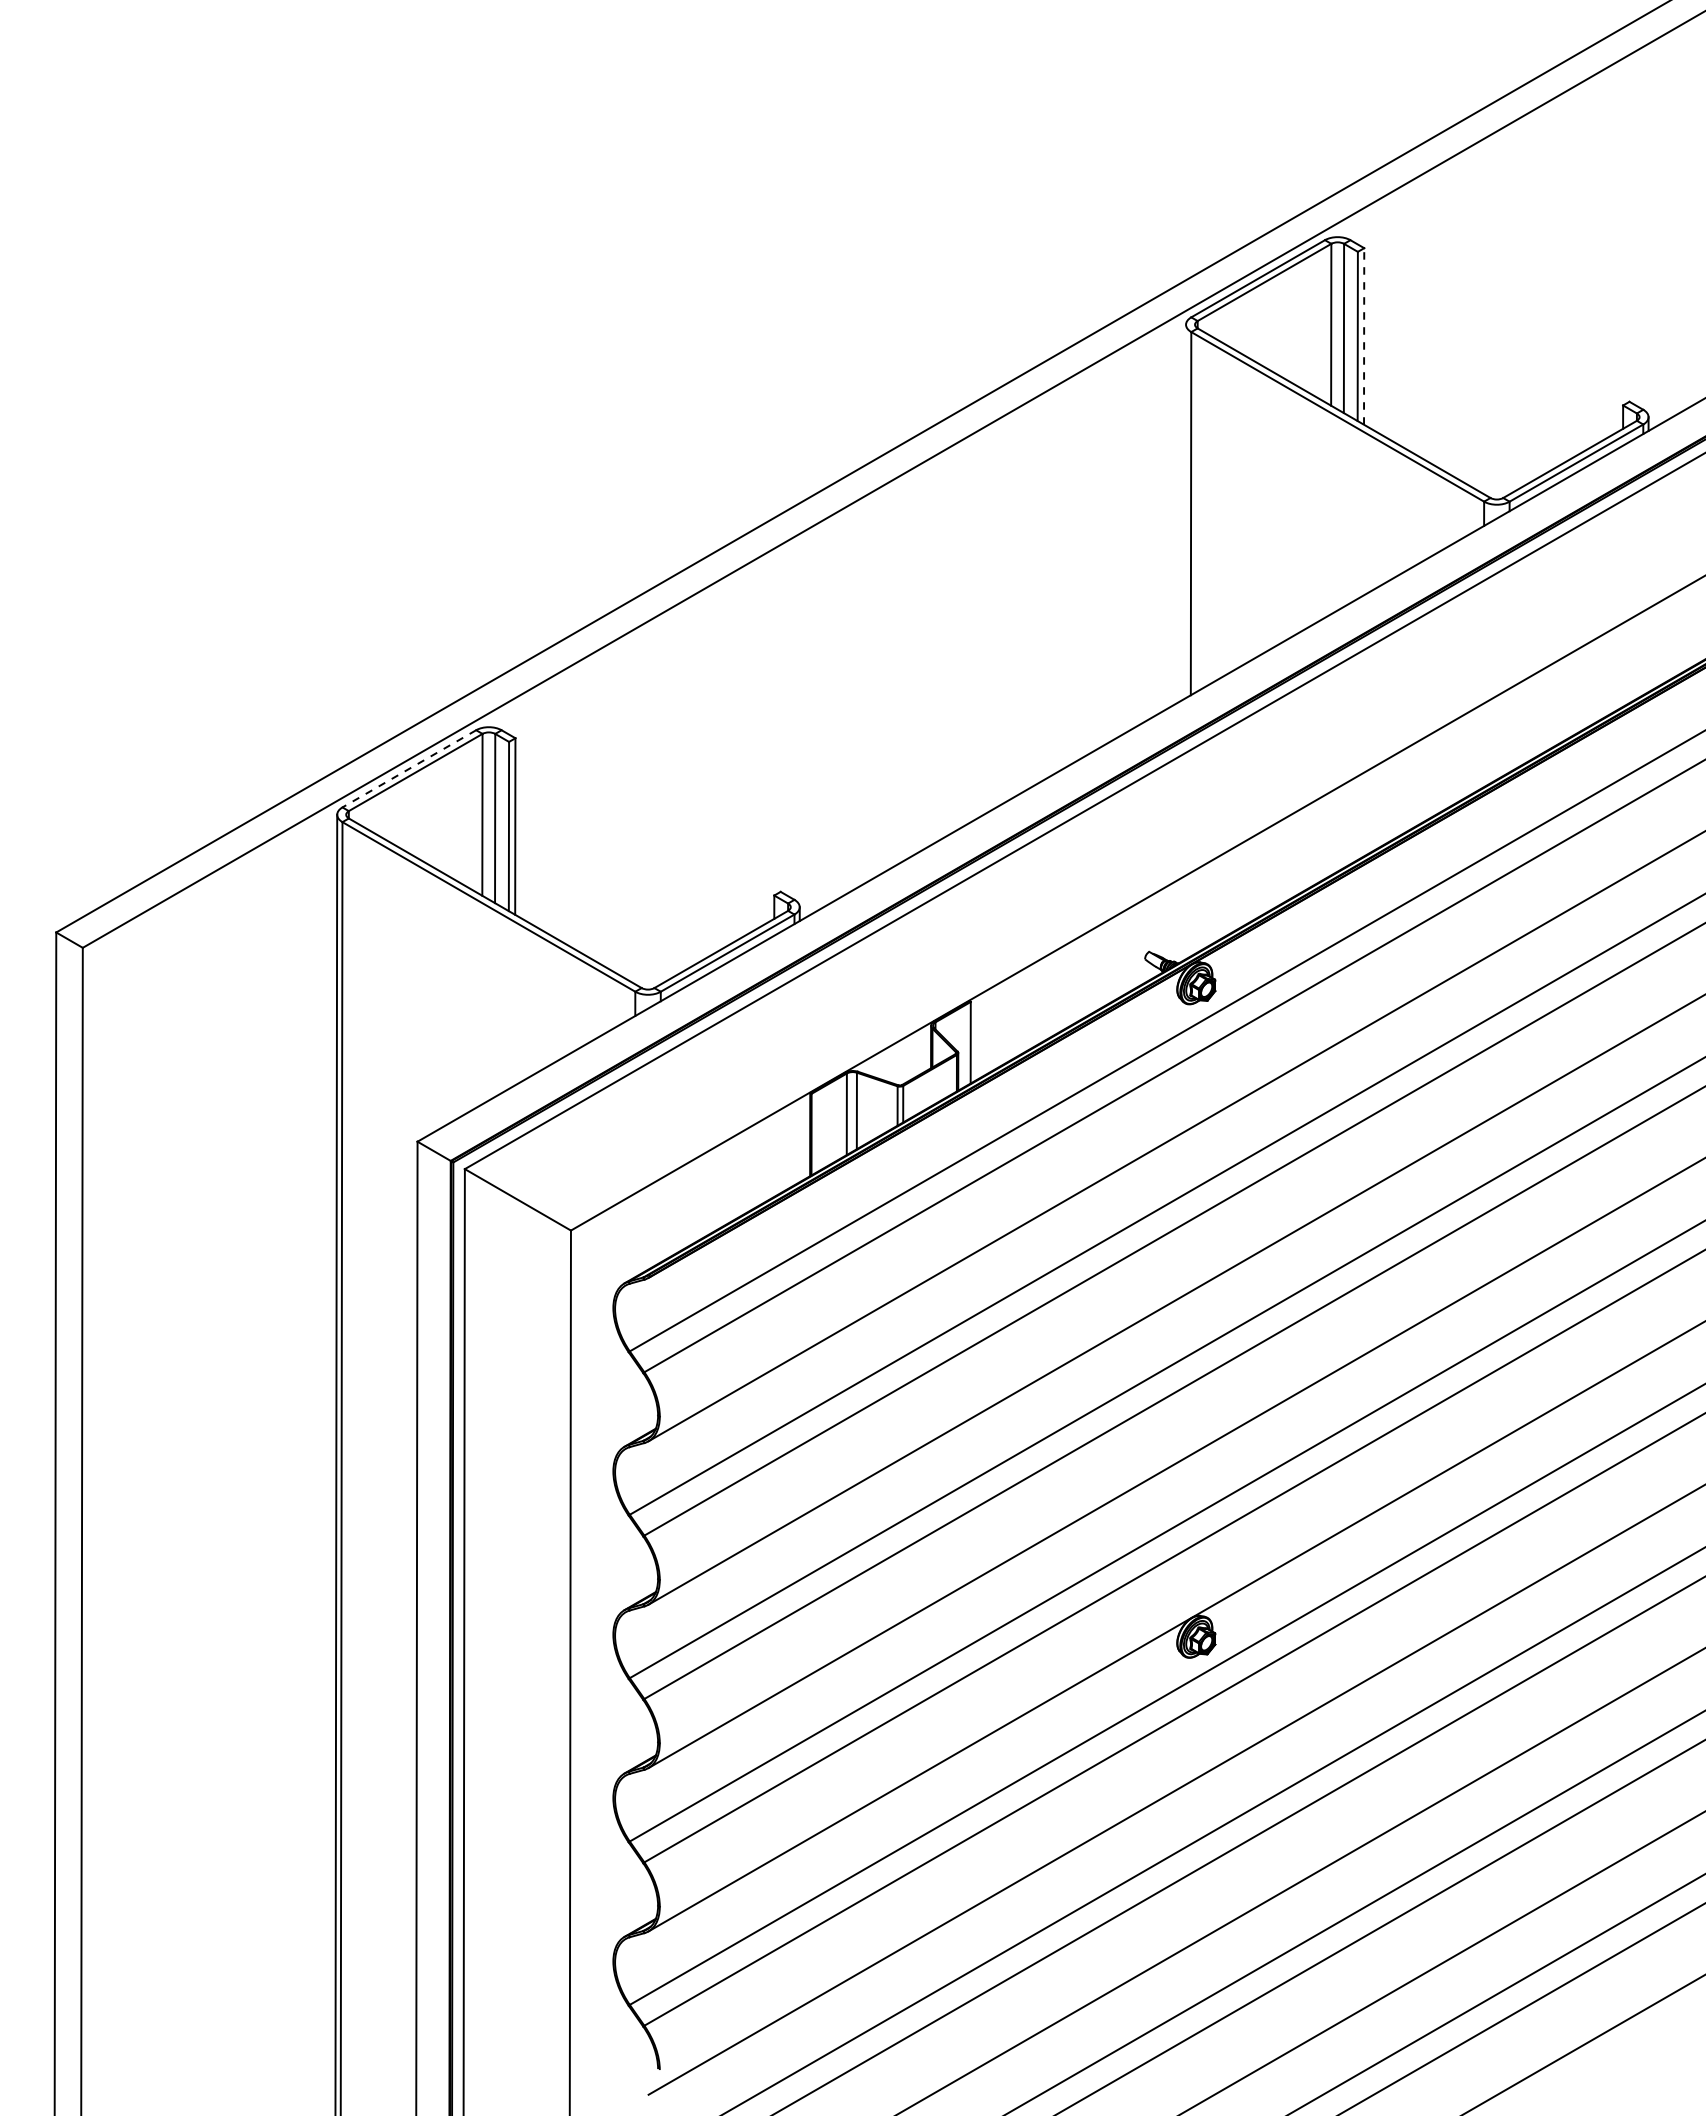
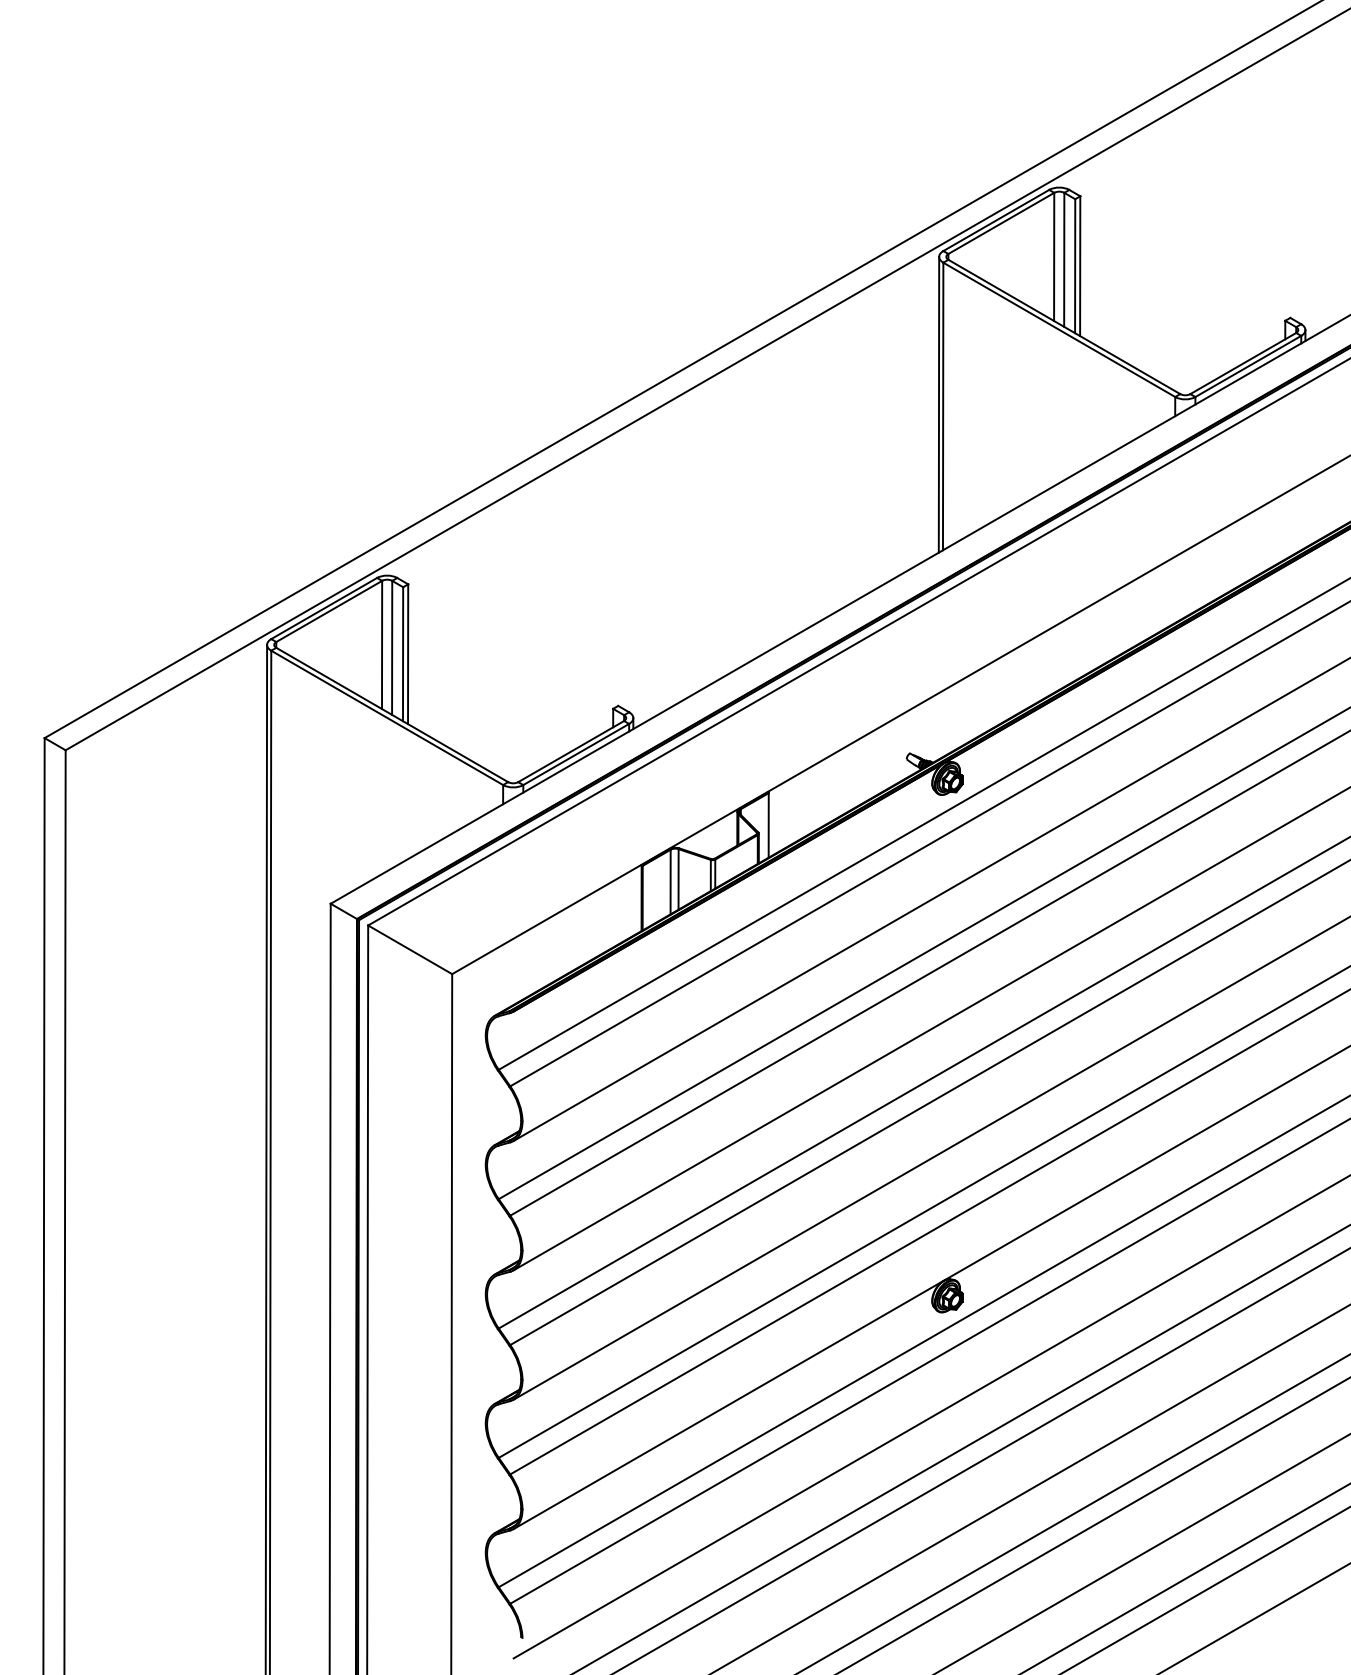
line: (1364, 335) -> (1080, 265), dashed -> solid
line: (1185, 511) -> (938, 404), added
line: (408, 769) -> (323, 609), dashed -> solid

